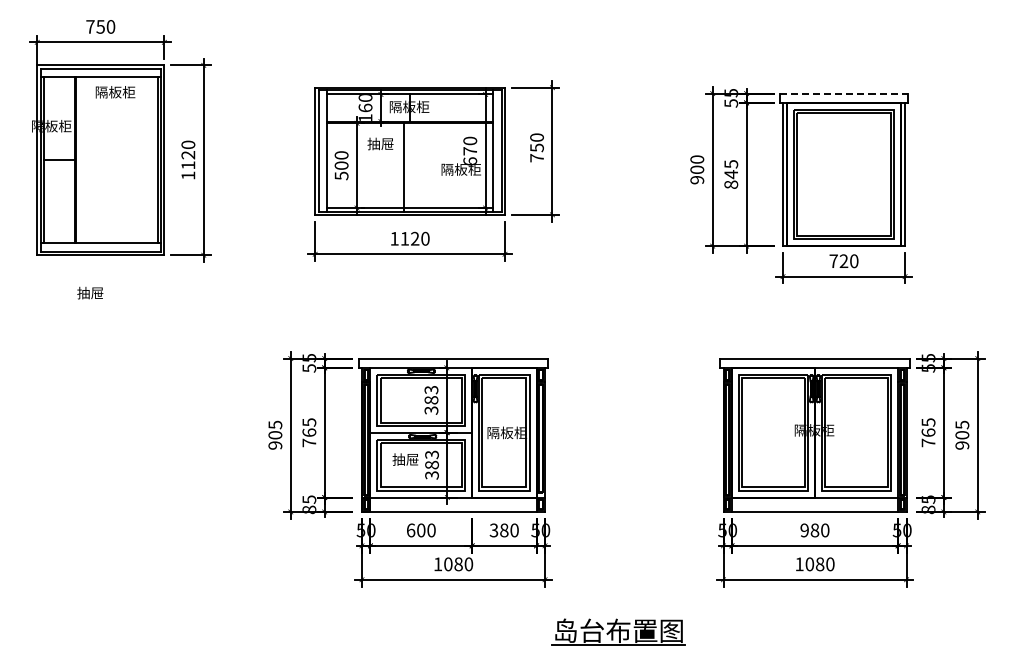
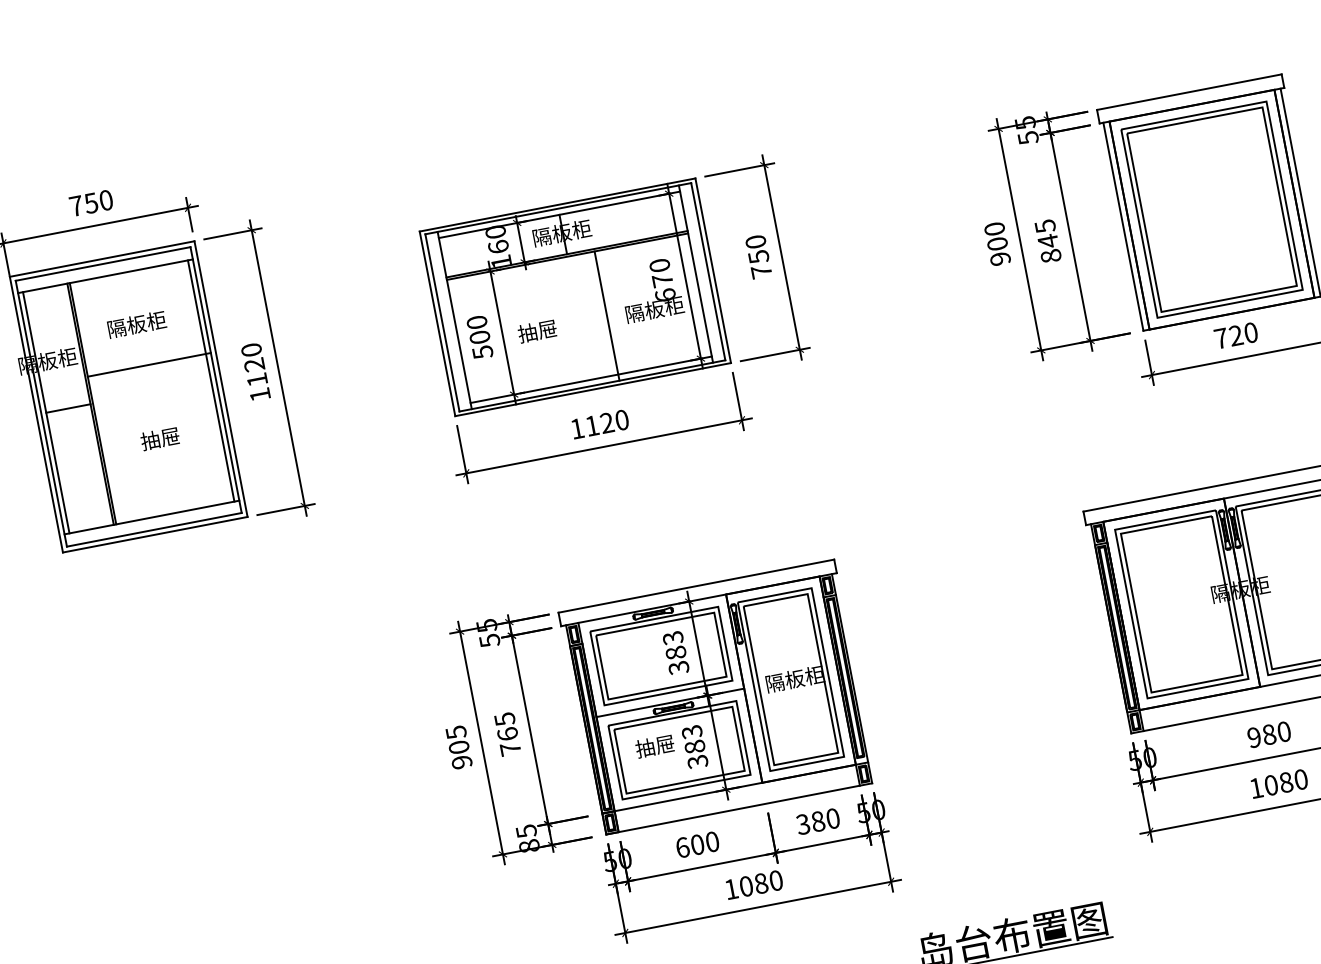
text: (115, 92) -> (137, 324), moved
line: (844, 93) -> (1190, 91), dashed -> solid
line: (118, 141) -> (149, 364), added
text: (380, 143) -> (537, 330), moved
line: (403, 167) -> (606, 315), moved
text: (90, 292) -> (160, 437), moved

